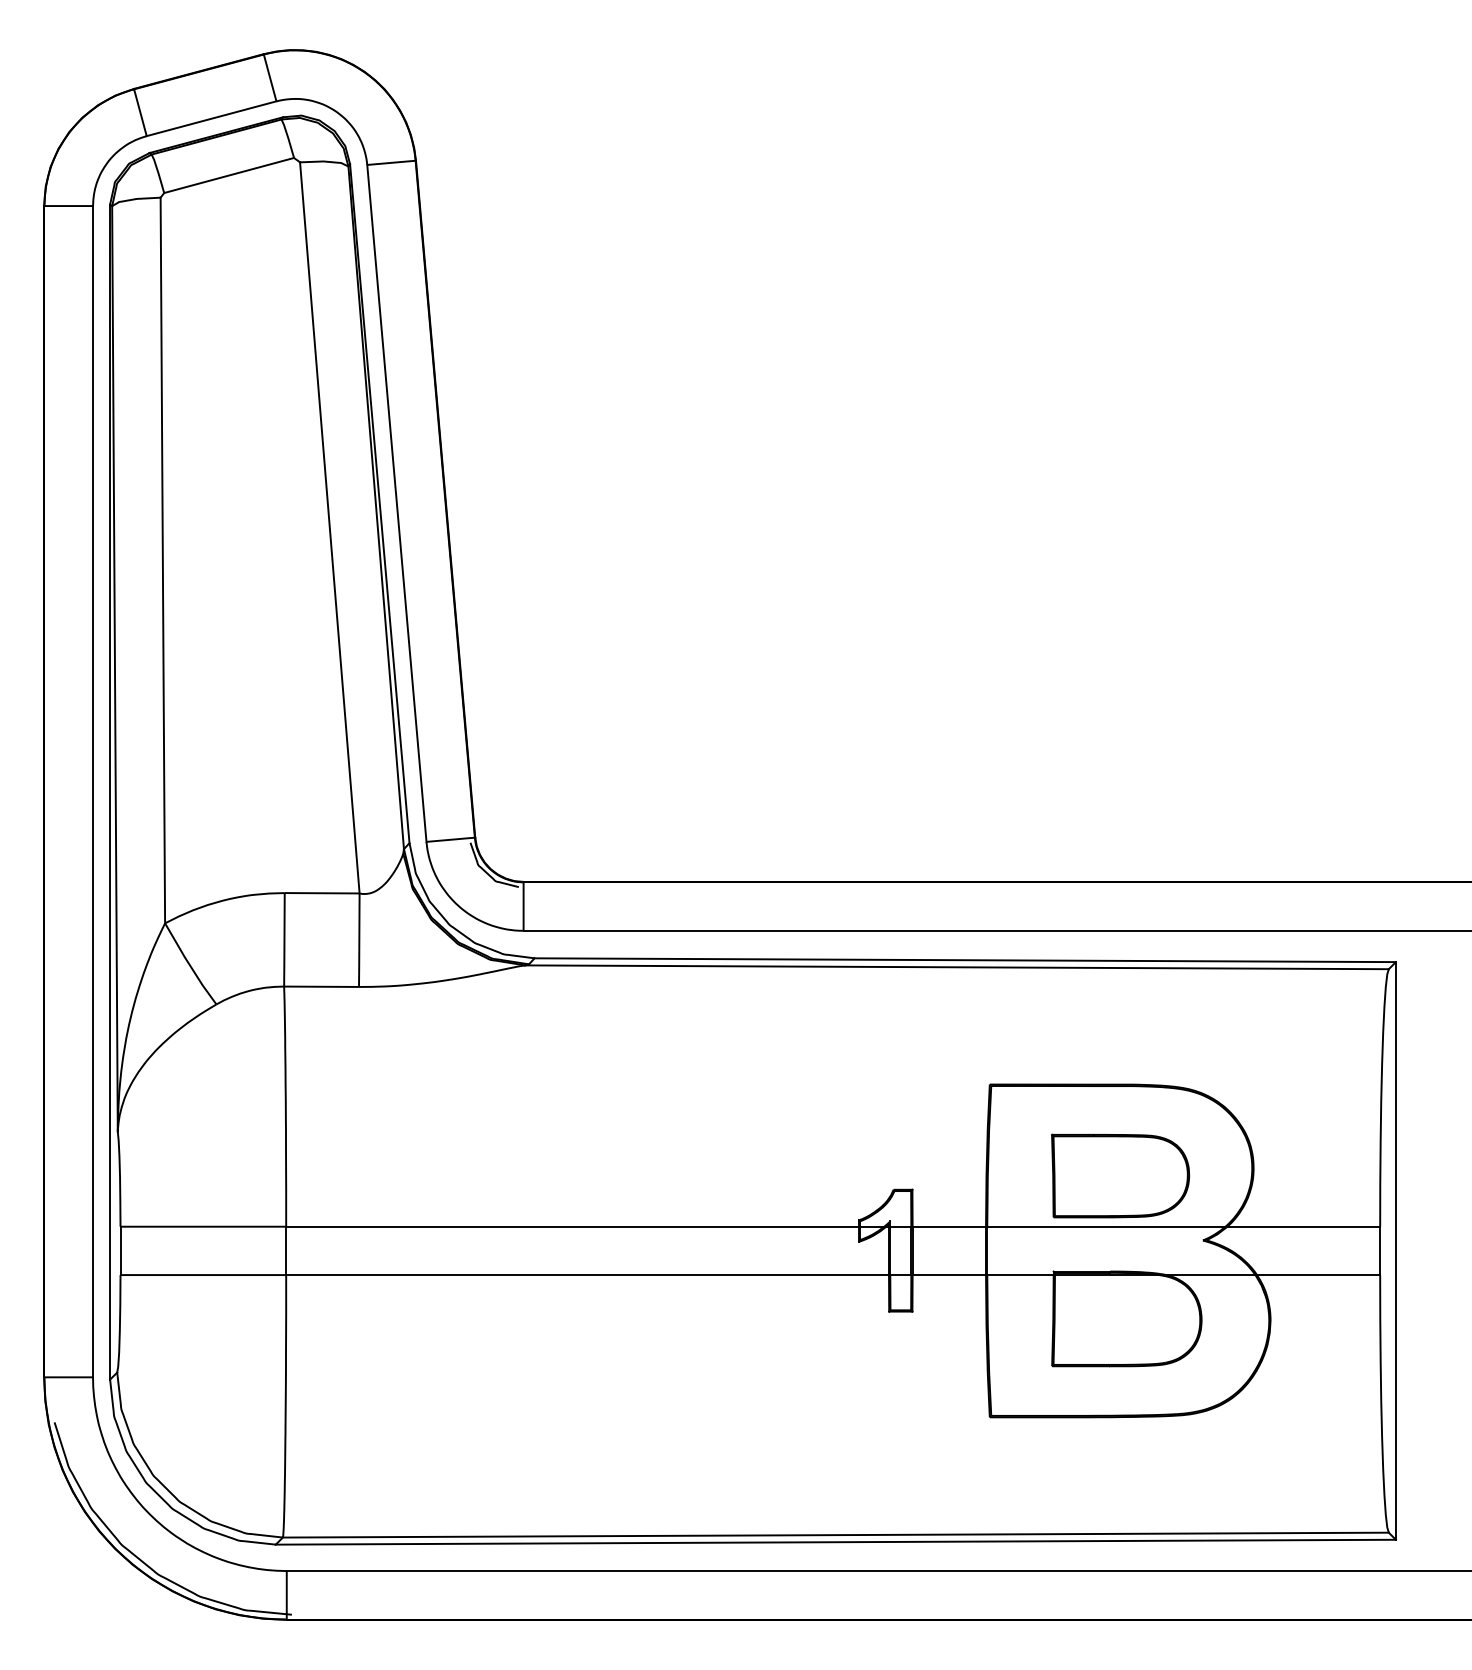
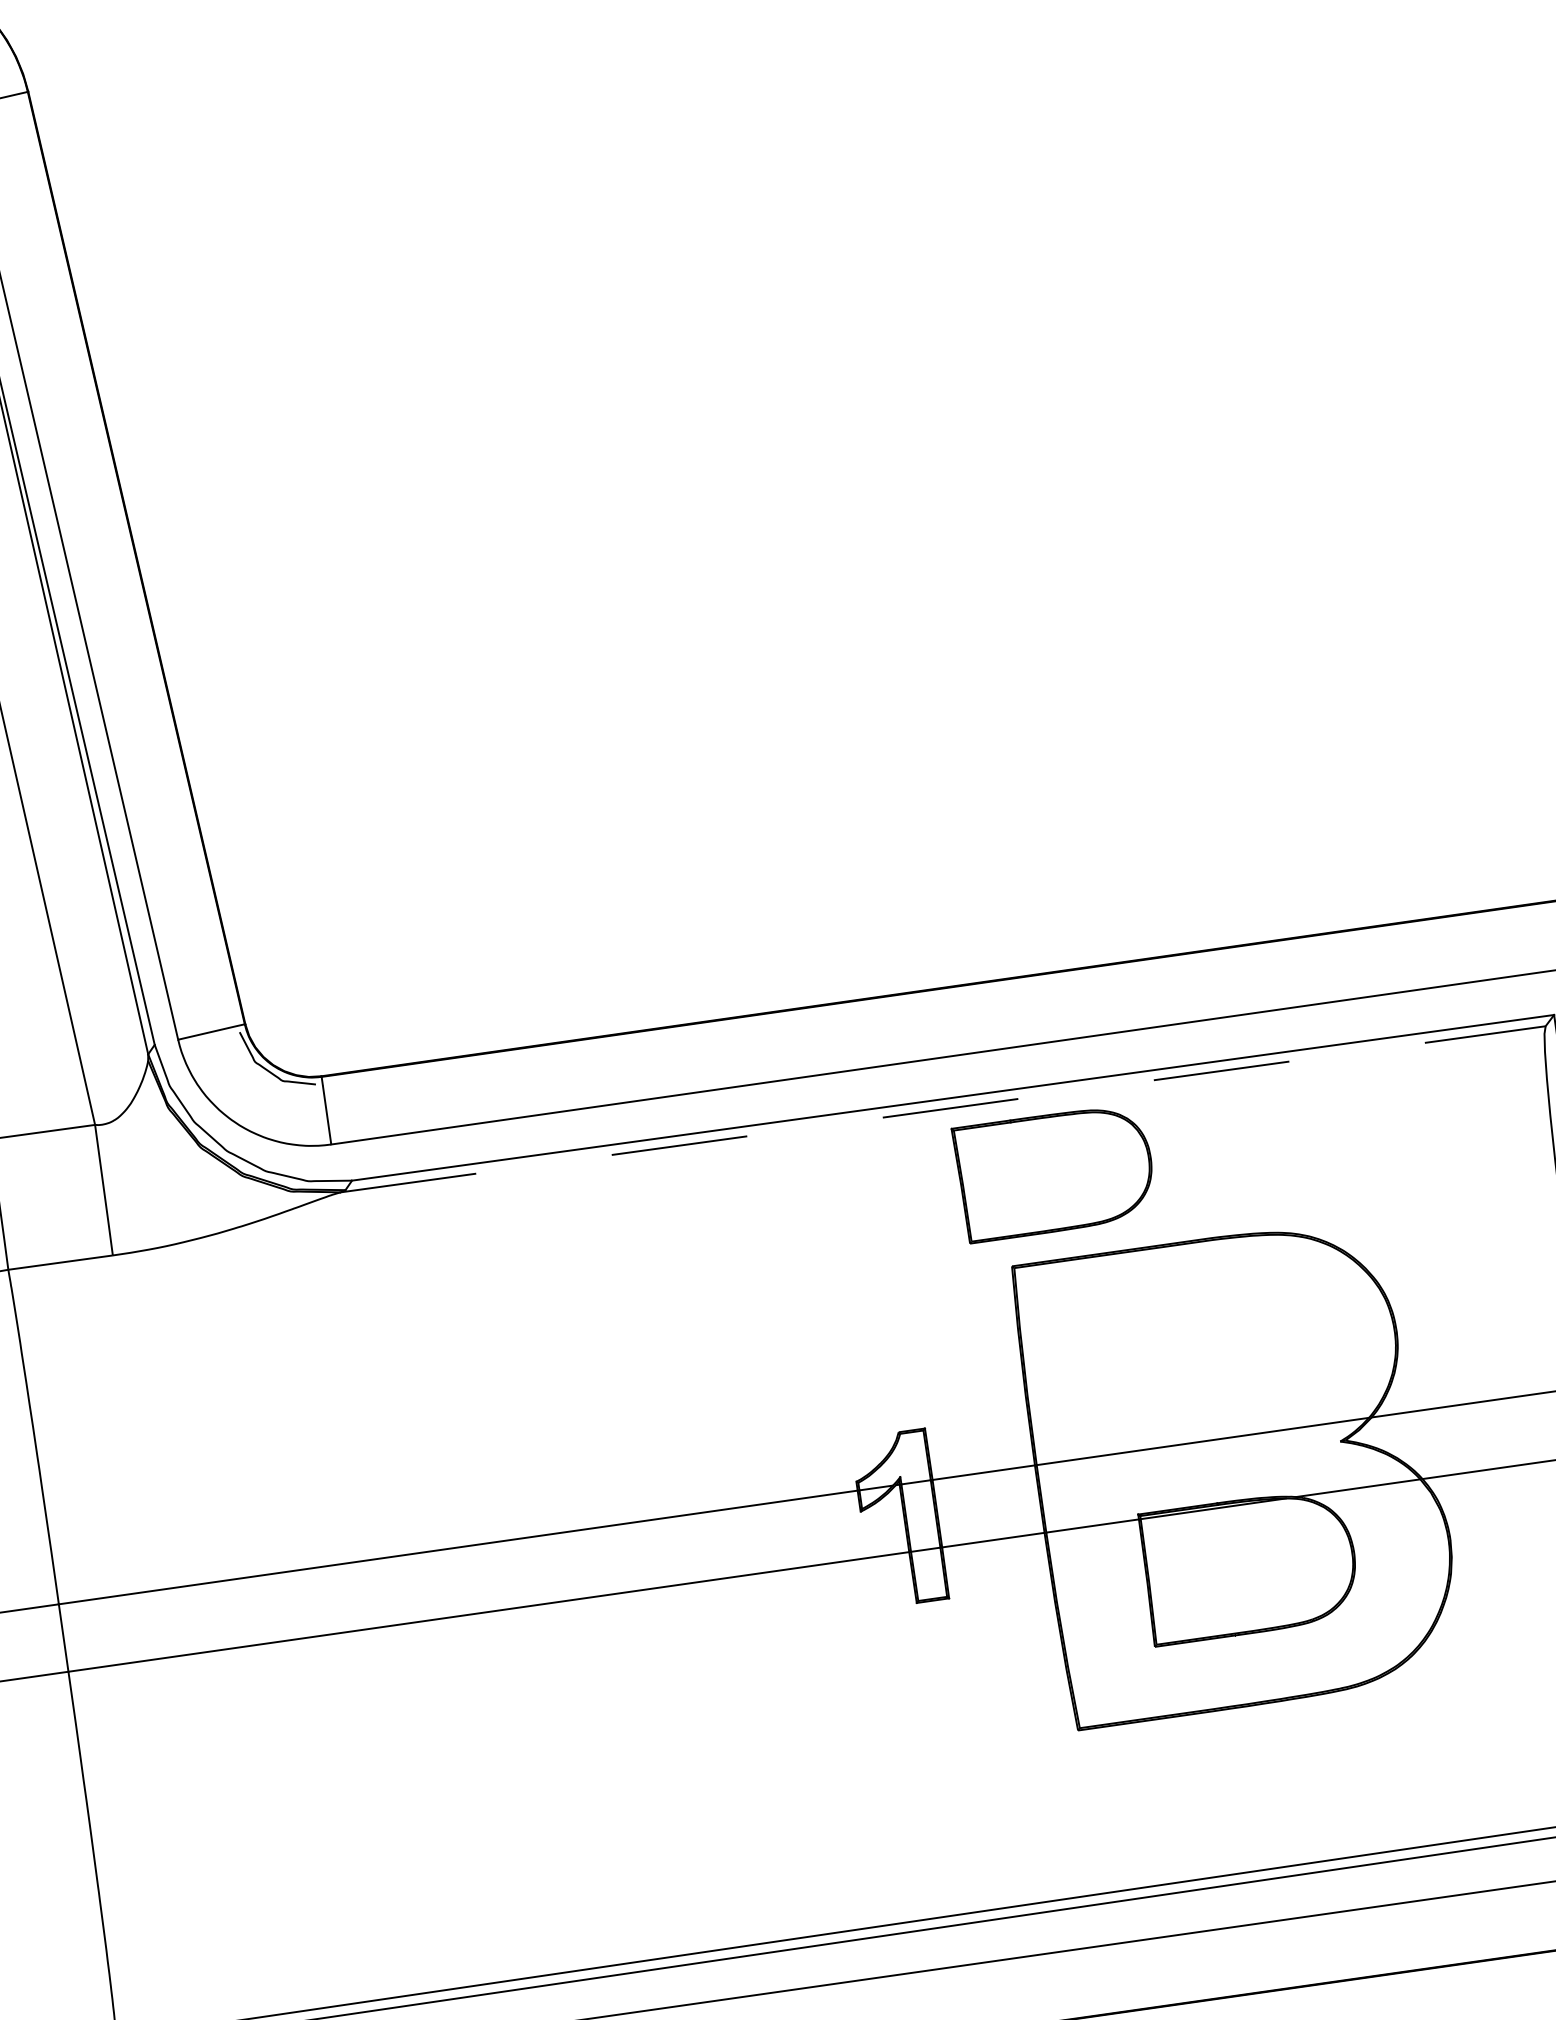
line: (957, 967) -> (943, 1109), solid -> dashed
part: (1120, 1175) -> (1055, 1171), moved

